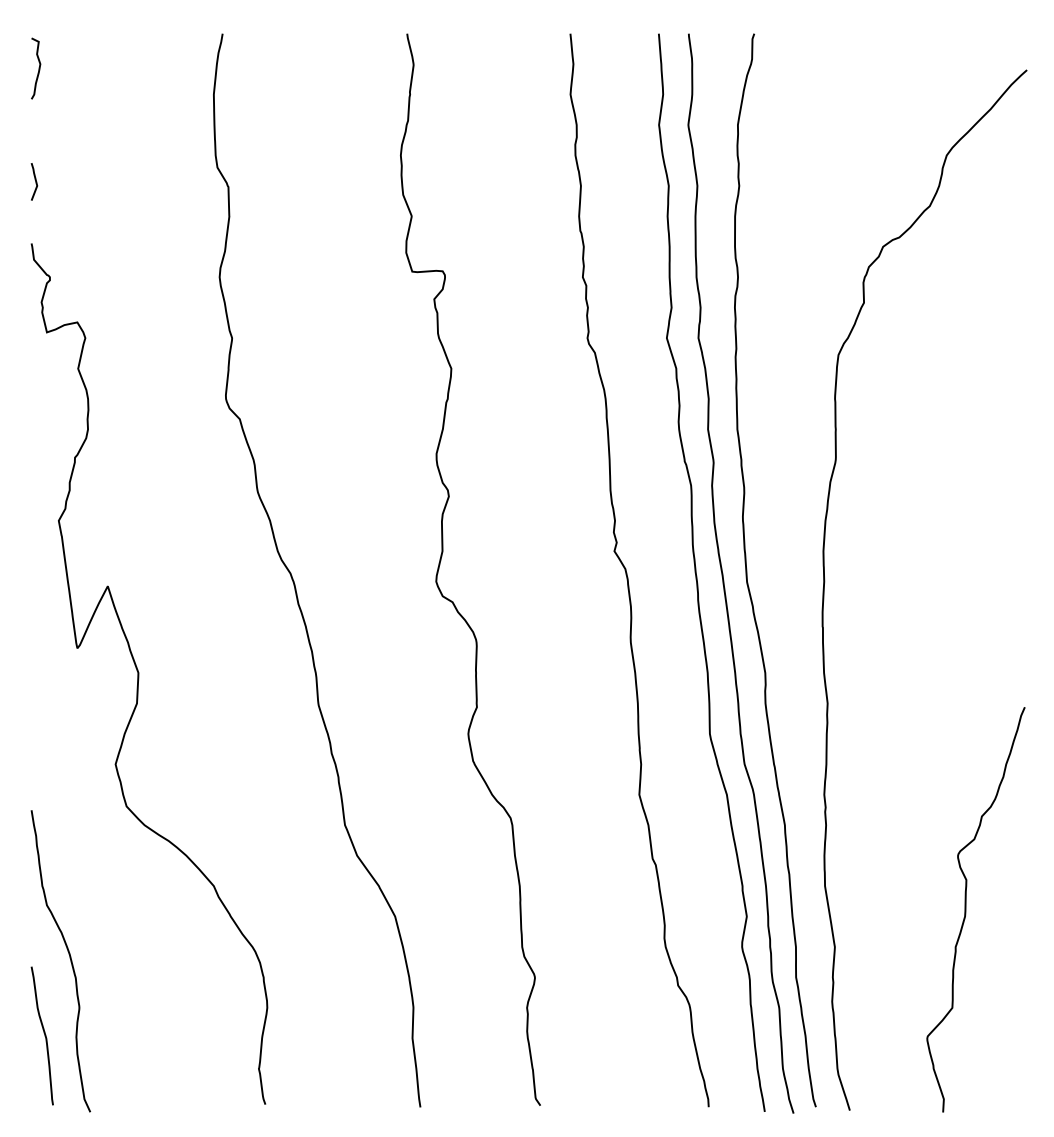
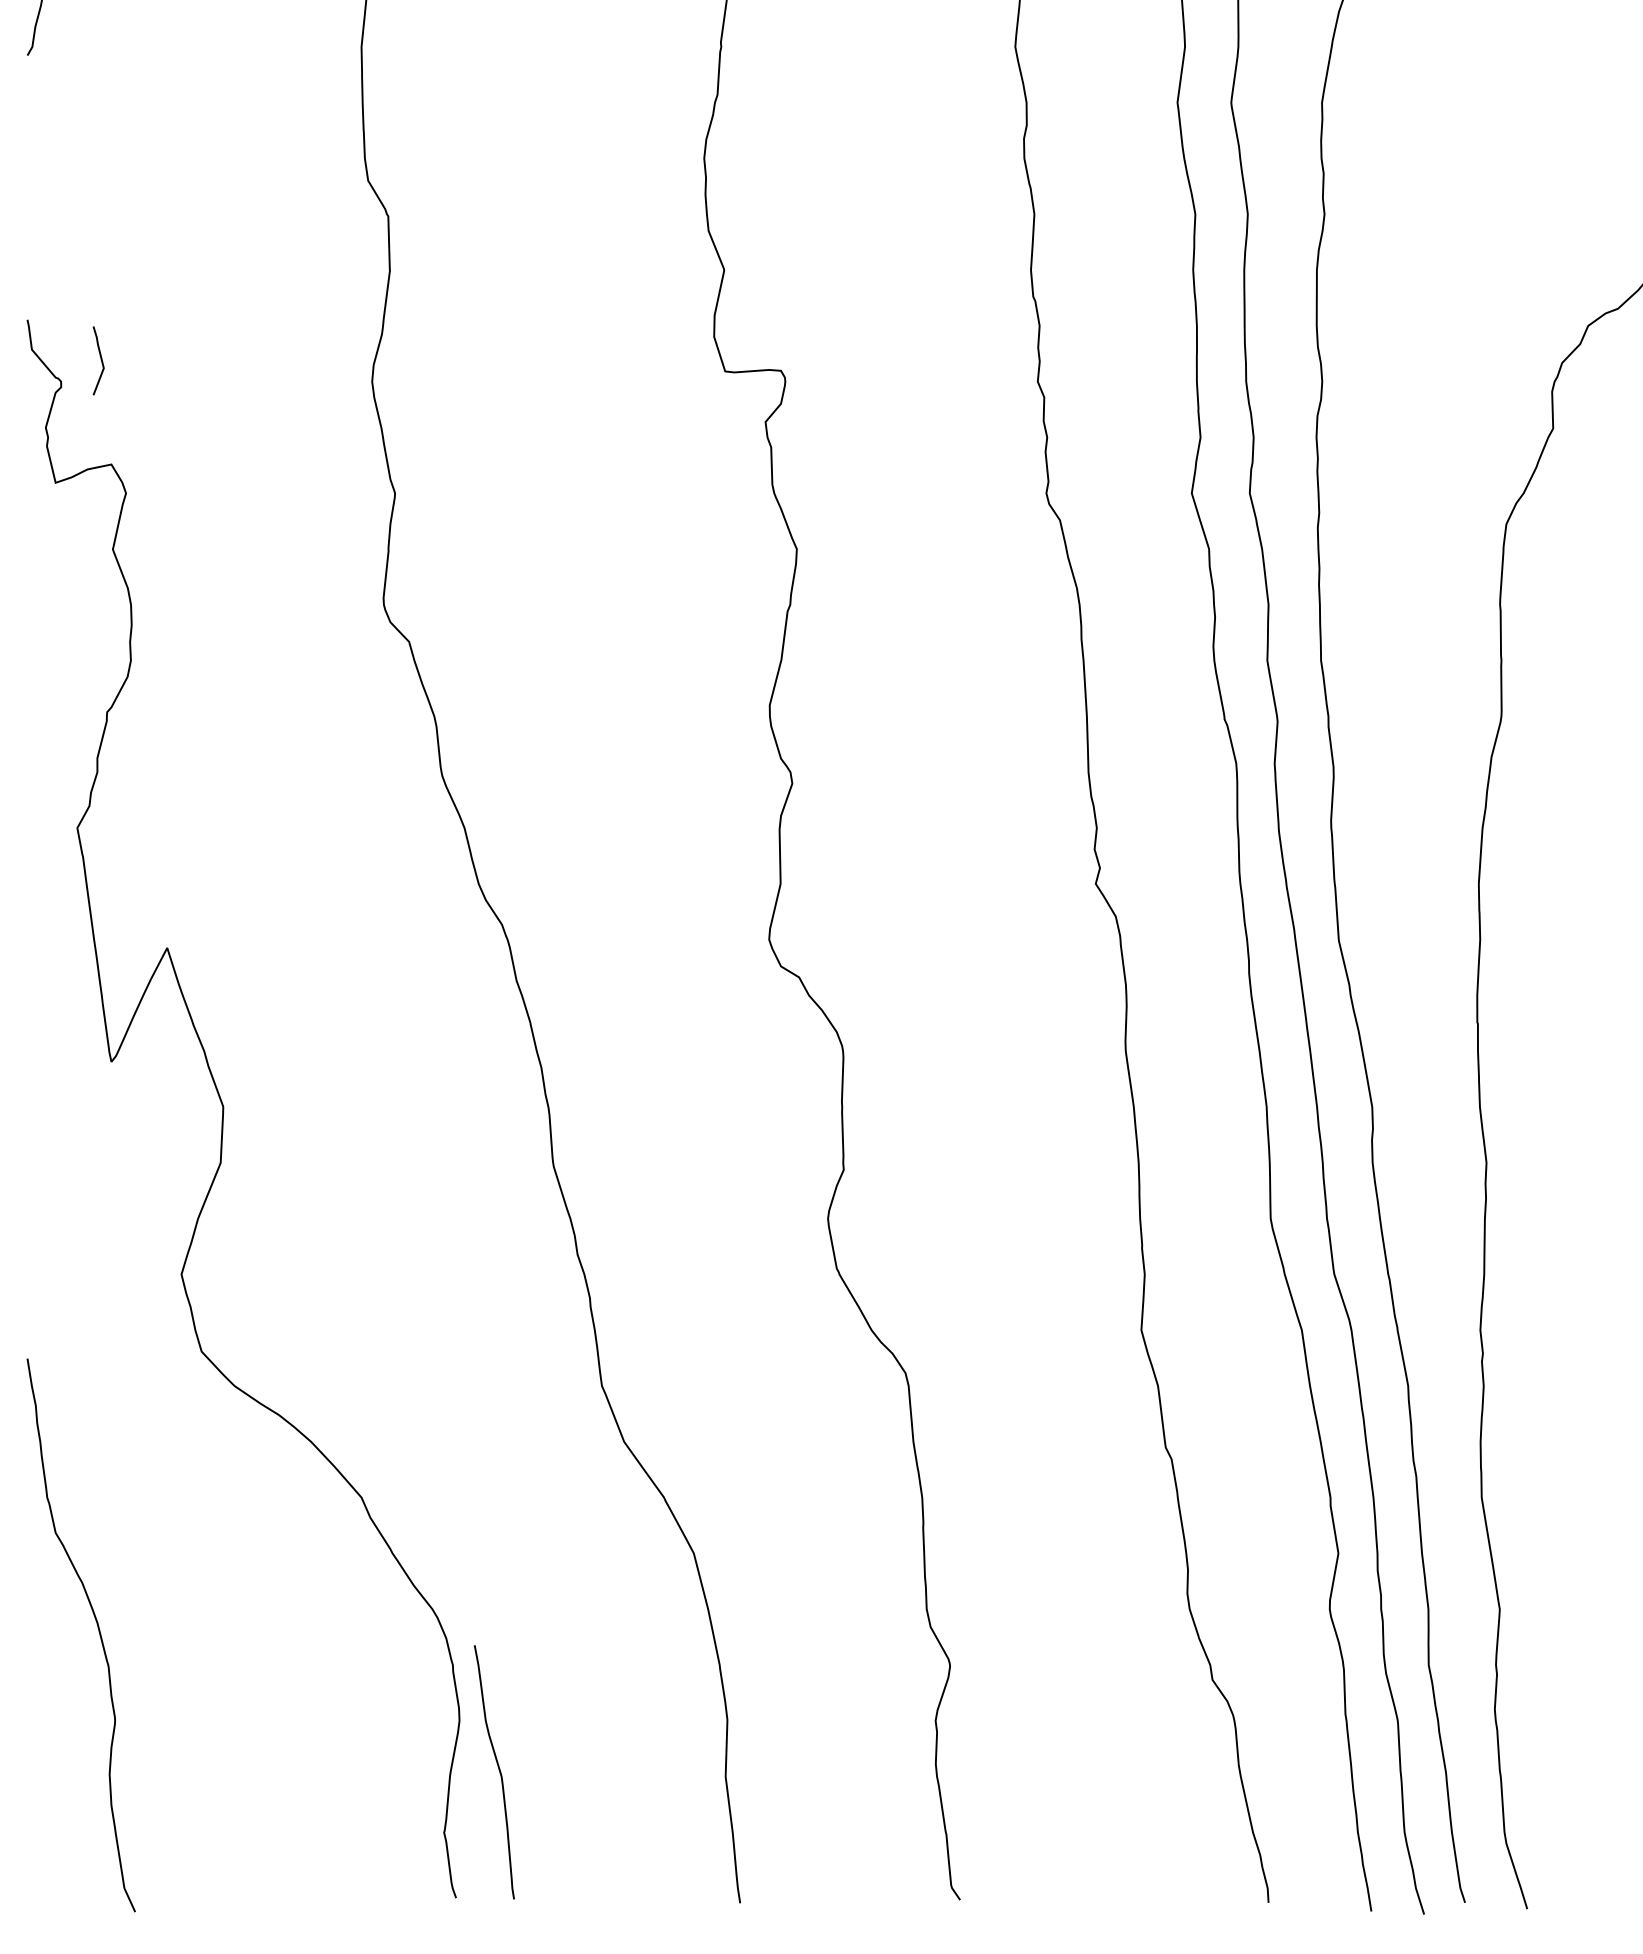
line: (35, 181) -> (100, 360), moved
curve: (43, 1033) -> (496, 1767), moved

